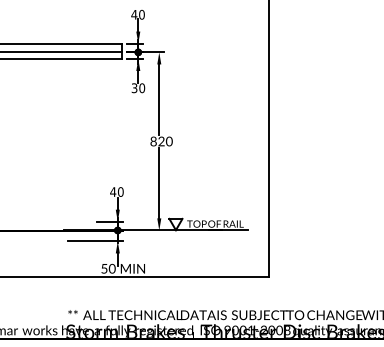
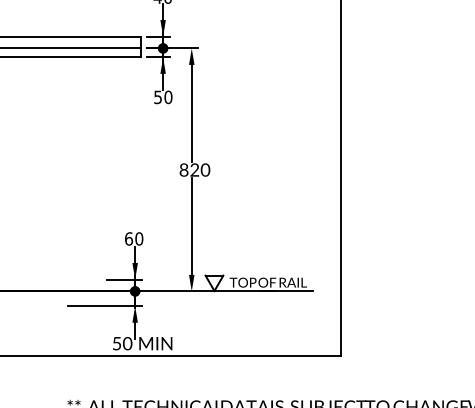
text: (134, 87) -> (157, 96), 30 -> 50
text: (113, 191) -> (129, 238), 40 -> 60

